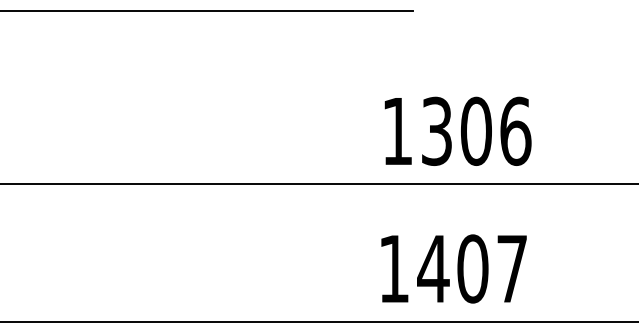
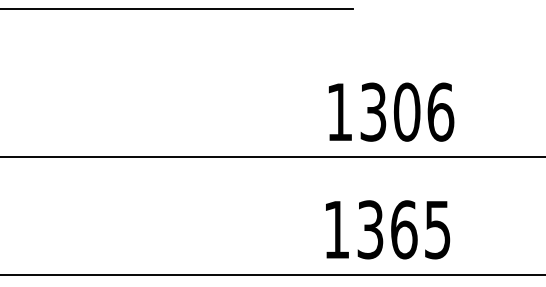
text: (472, 268) -> (403, 229), 1407 -> 1365

